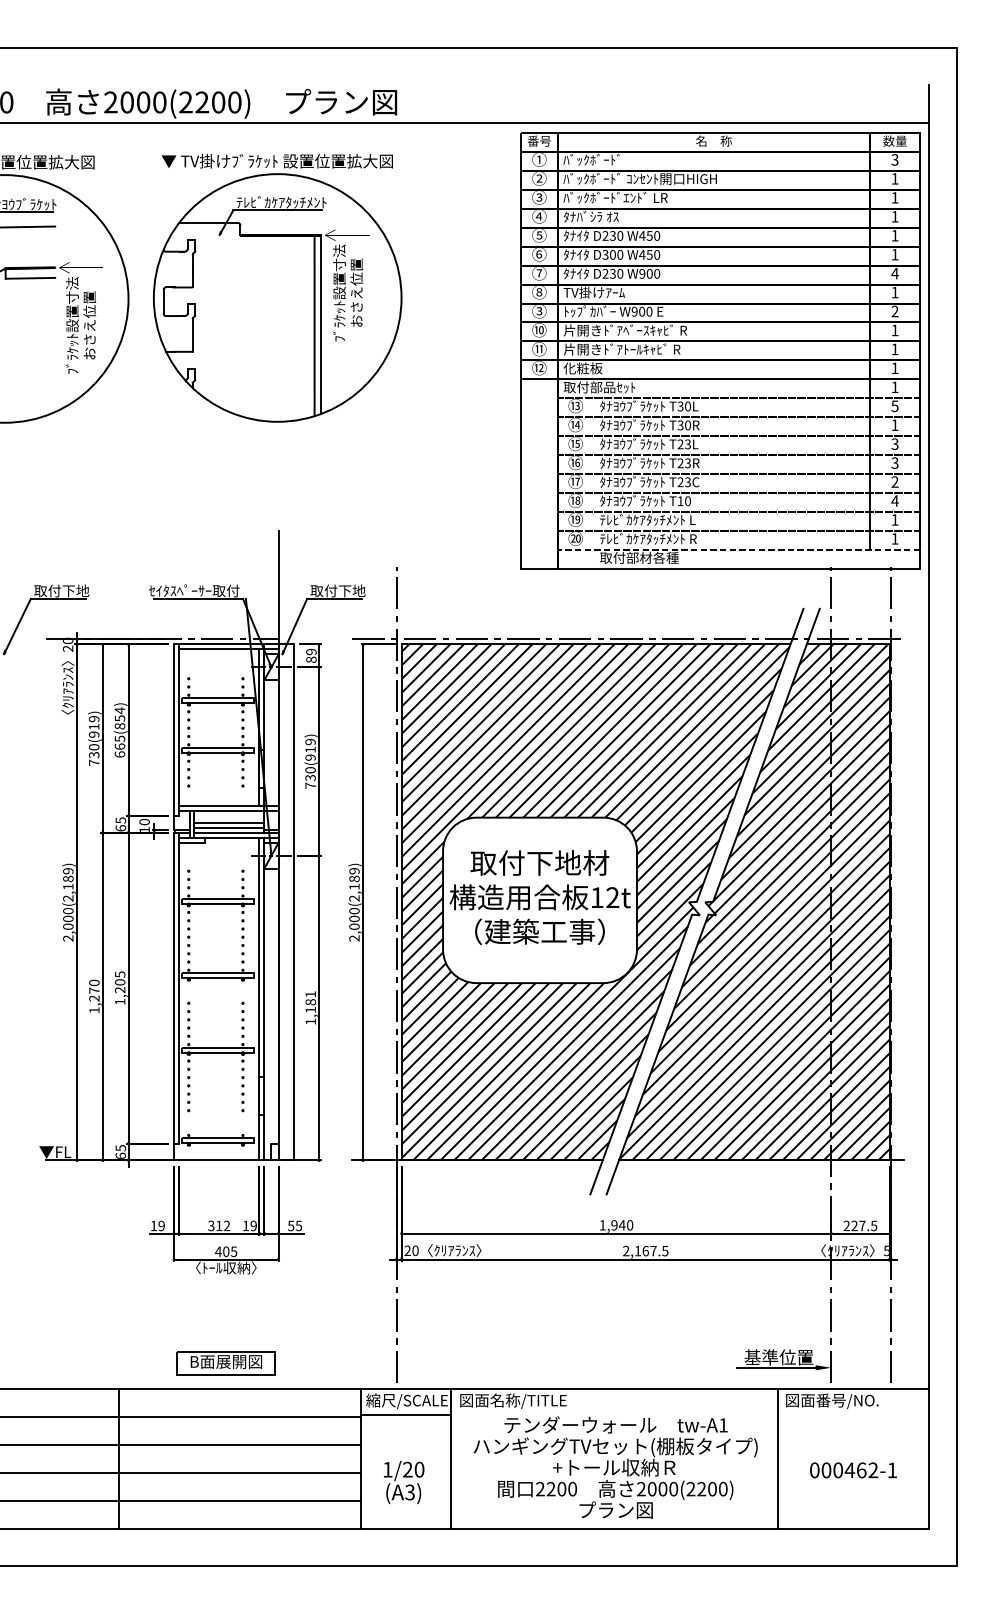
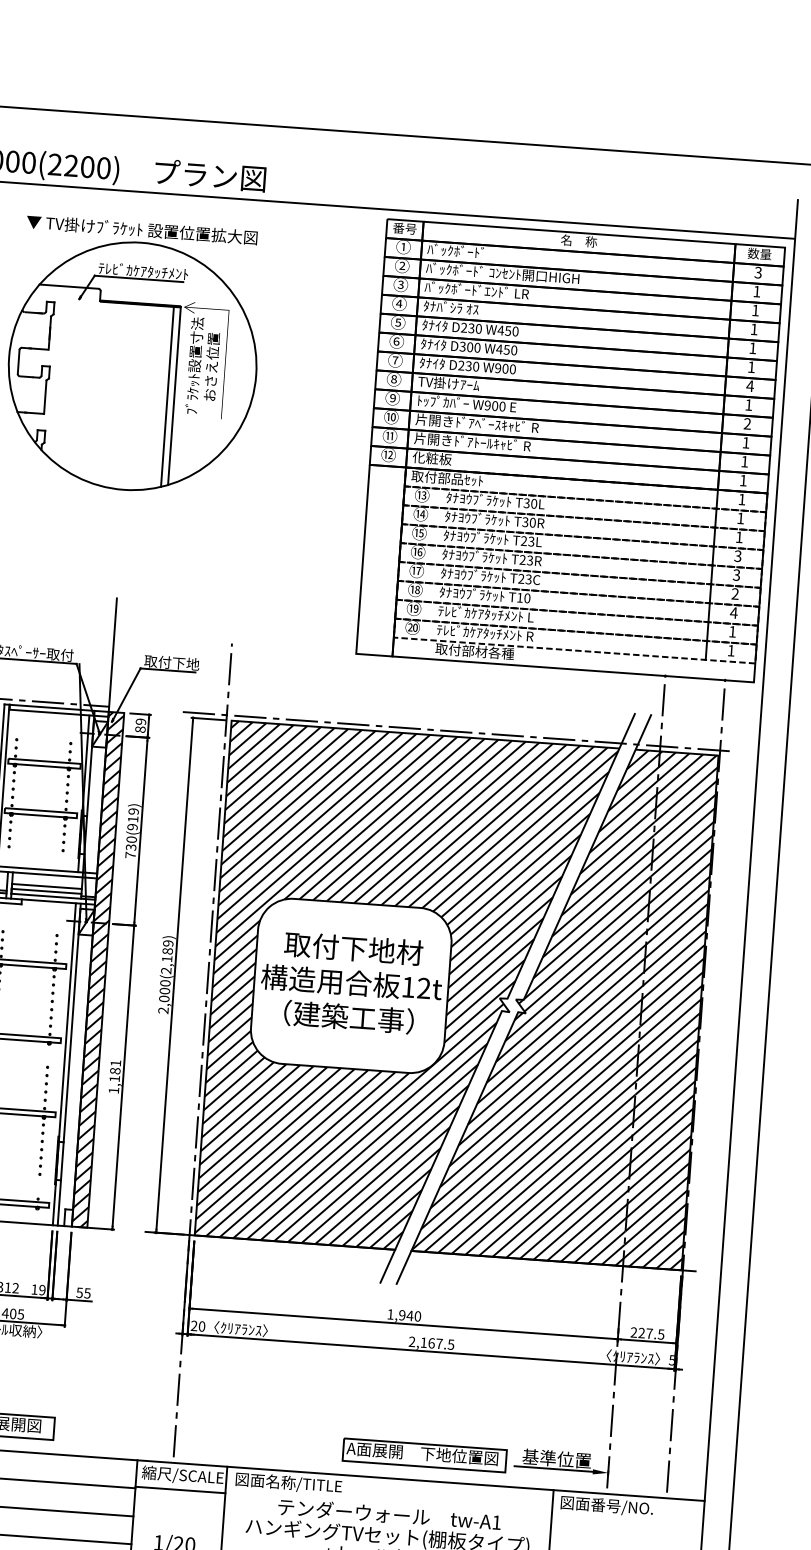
text: (539, 311) -> (392, 398), ③ -> ⑨
text: (894, 406) -> (740, 518), 5 -> 1
hatch: (286, 902) -> (98, 969), added
part: (646, 1363) -> (424, 1455), added

